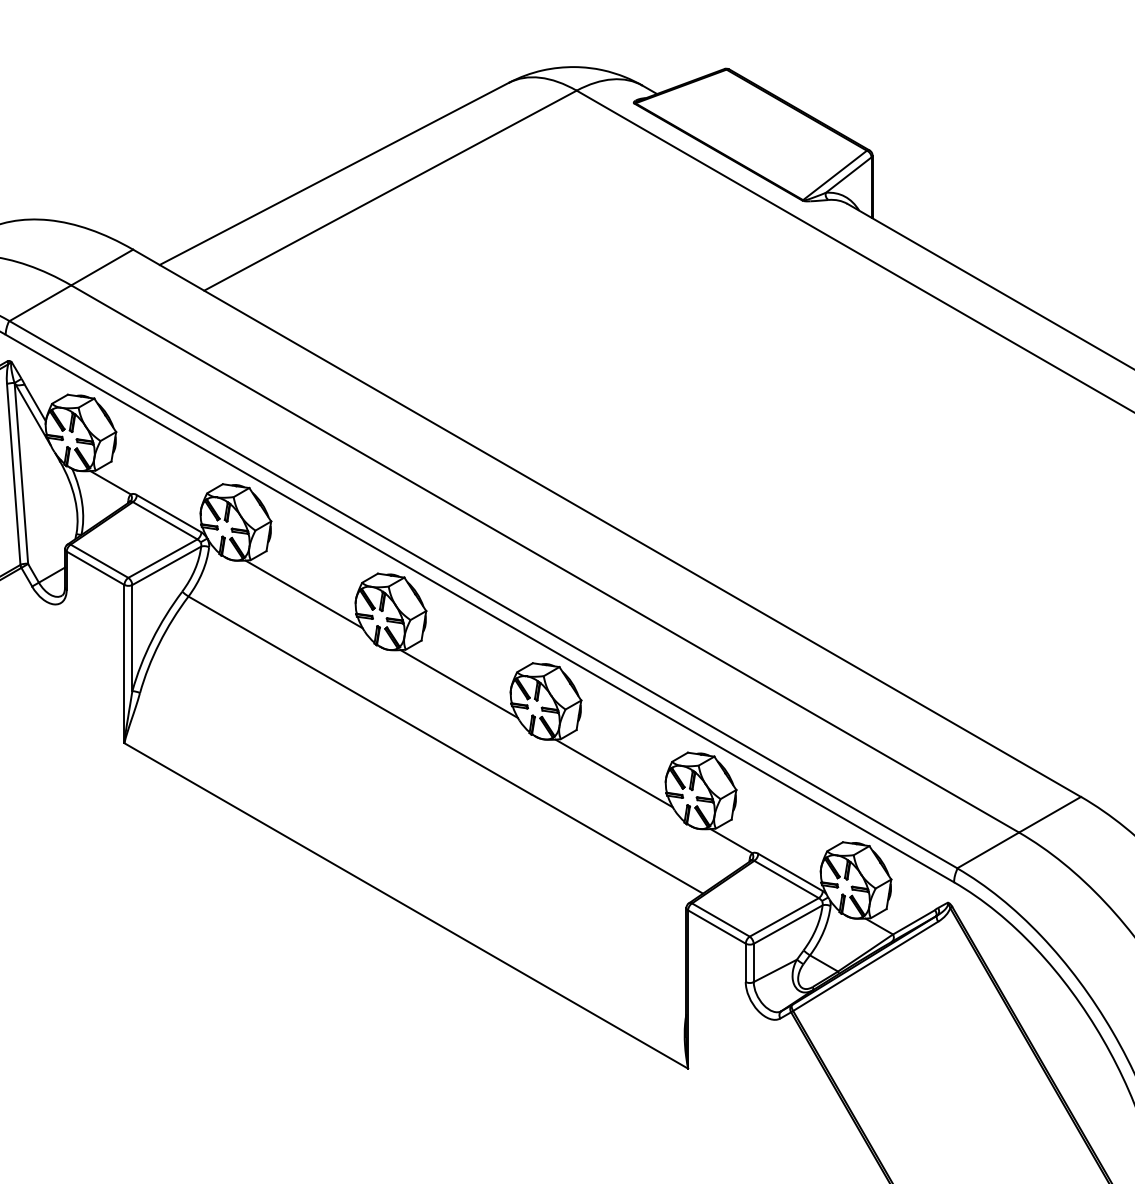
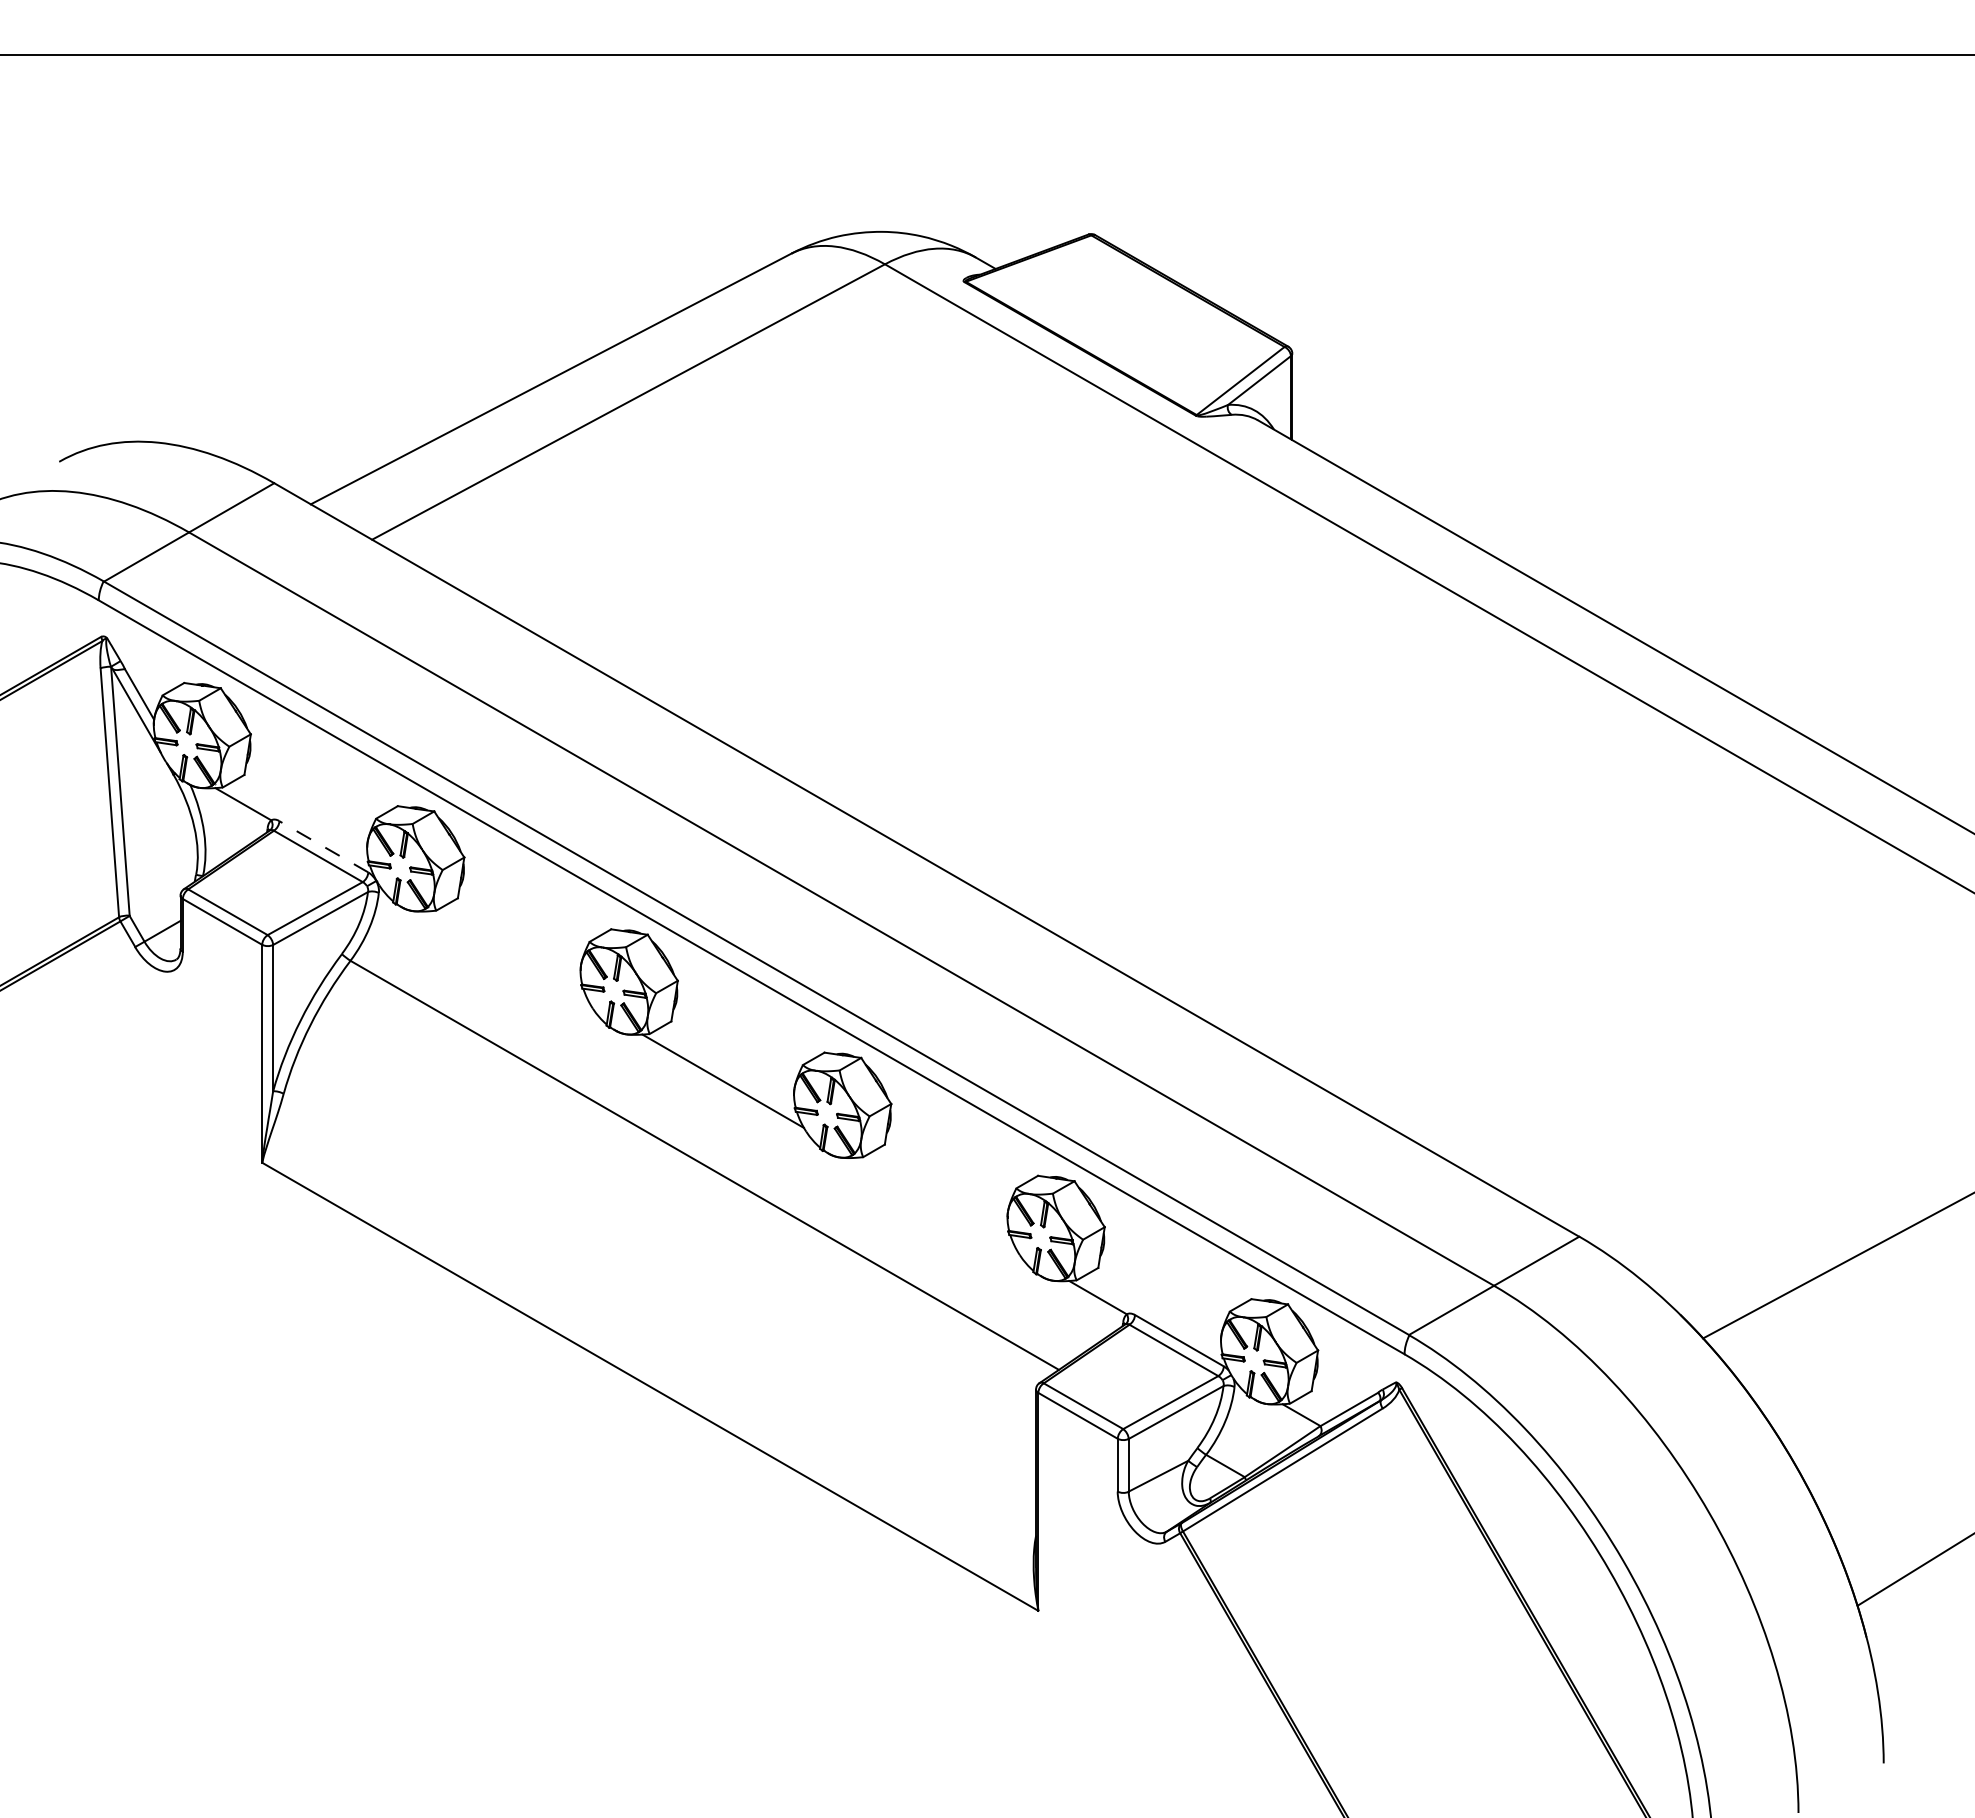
line: (168, 513) -> (323, 846), solid -> dashed
line: (304, 594) -> (509, 957), removed
line: (614, 773) -> (936, 1204), removed

